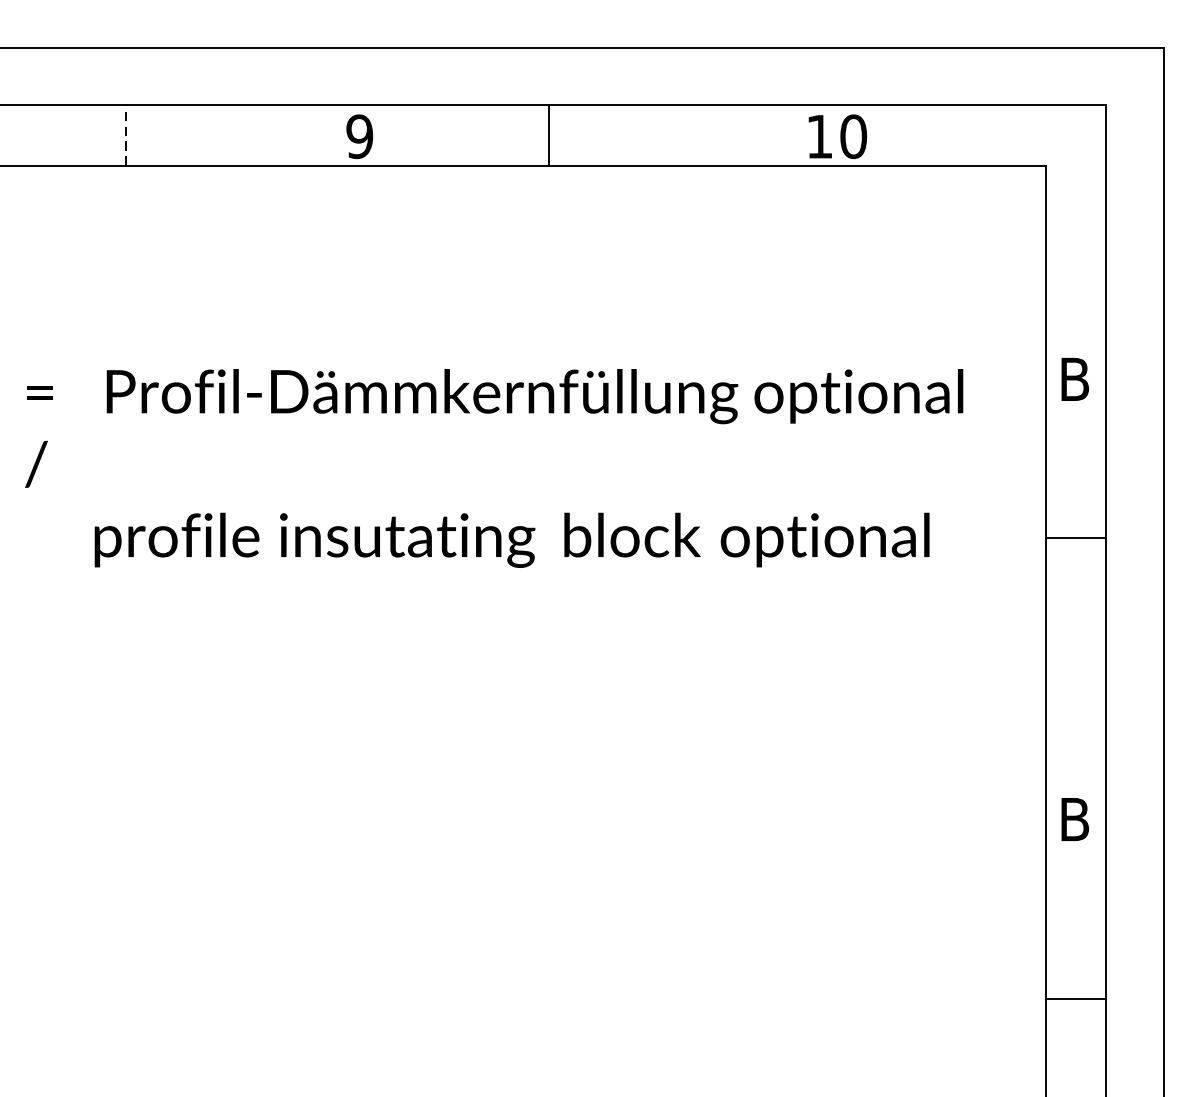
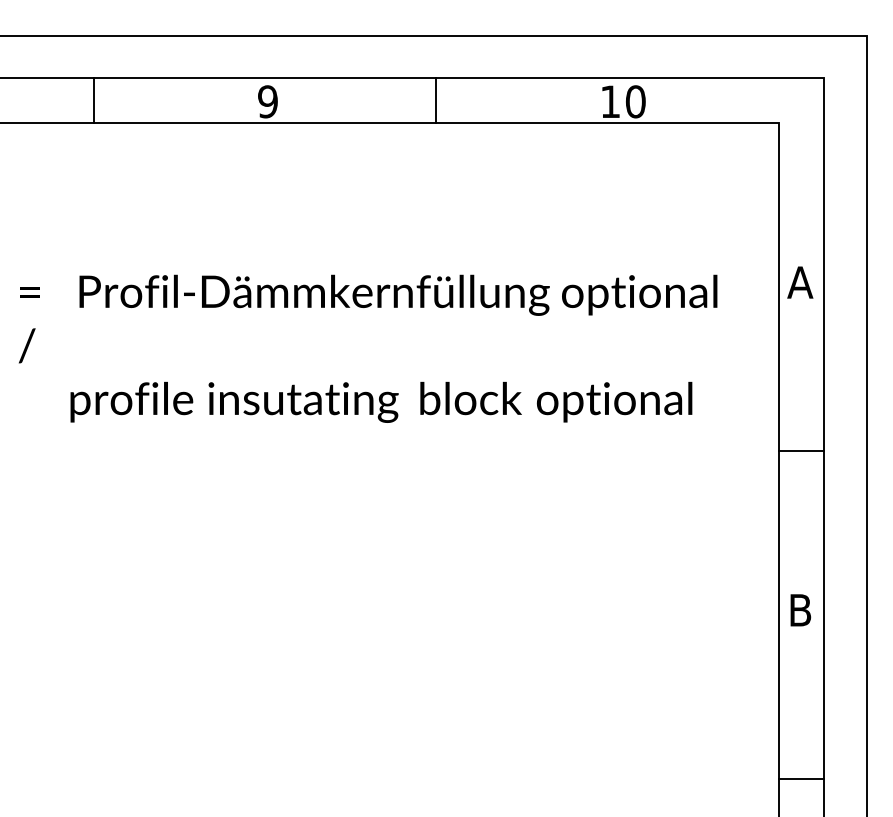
line: (125, 134) -> (93, 100), dashed -> solid
line: (549, 134) -> (436, 100), moved
text: (1074, 379) -> (800, 282), B -> A
line: (1074, 539) -> (800, 451), moved
line: (1074, 998) -> (800, 778), moved

